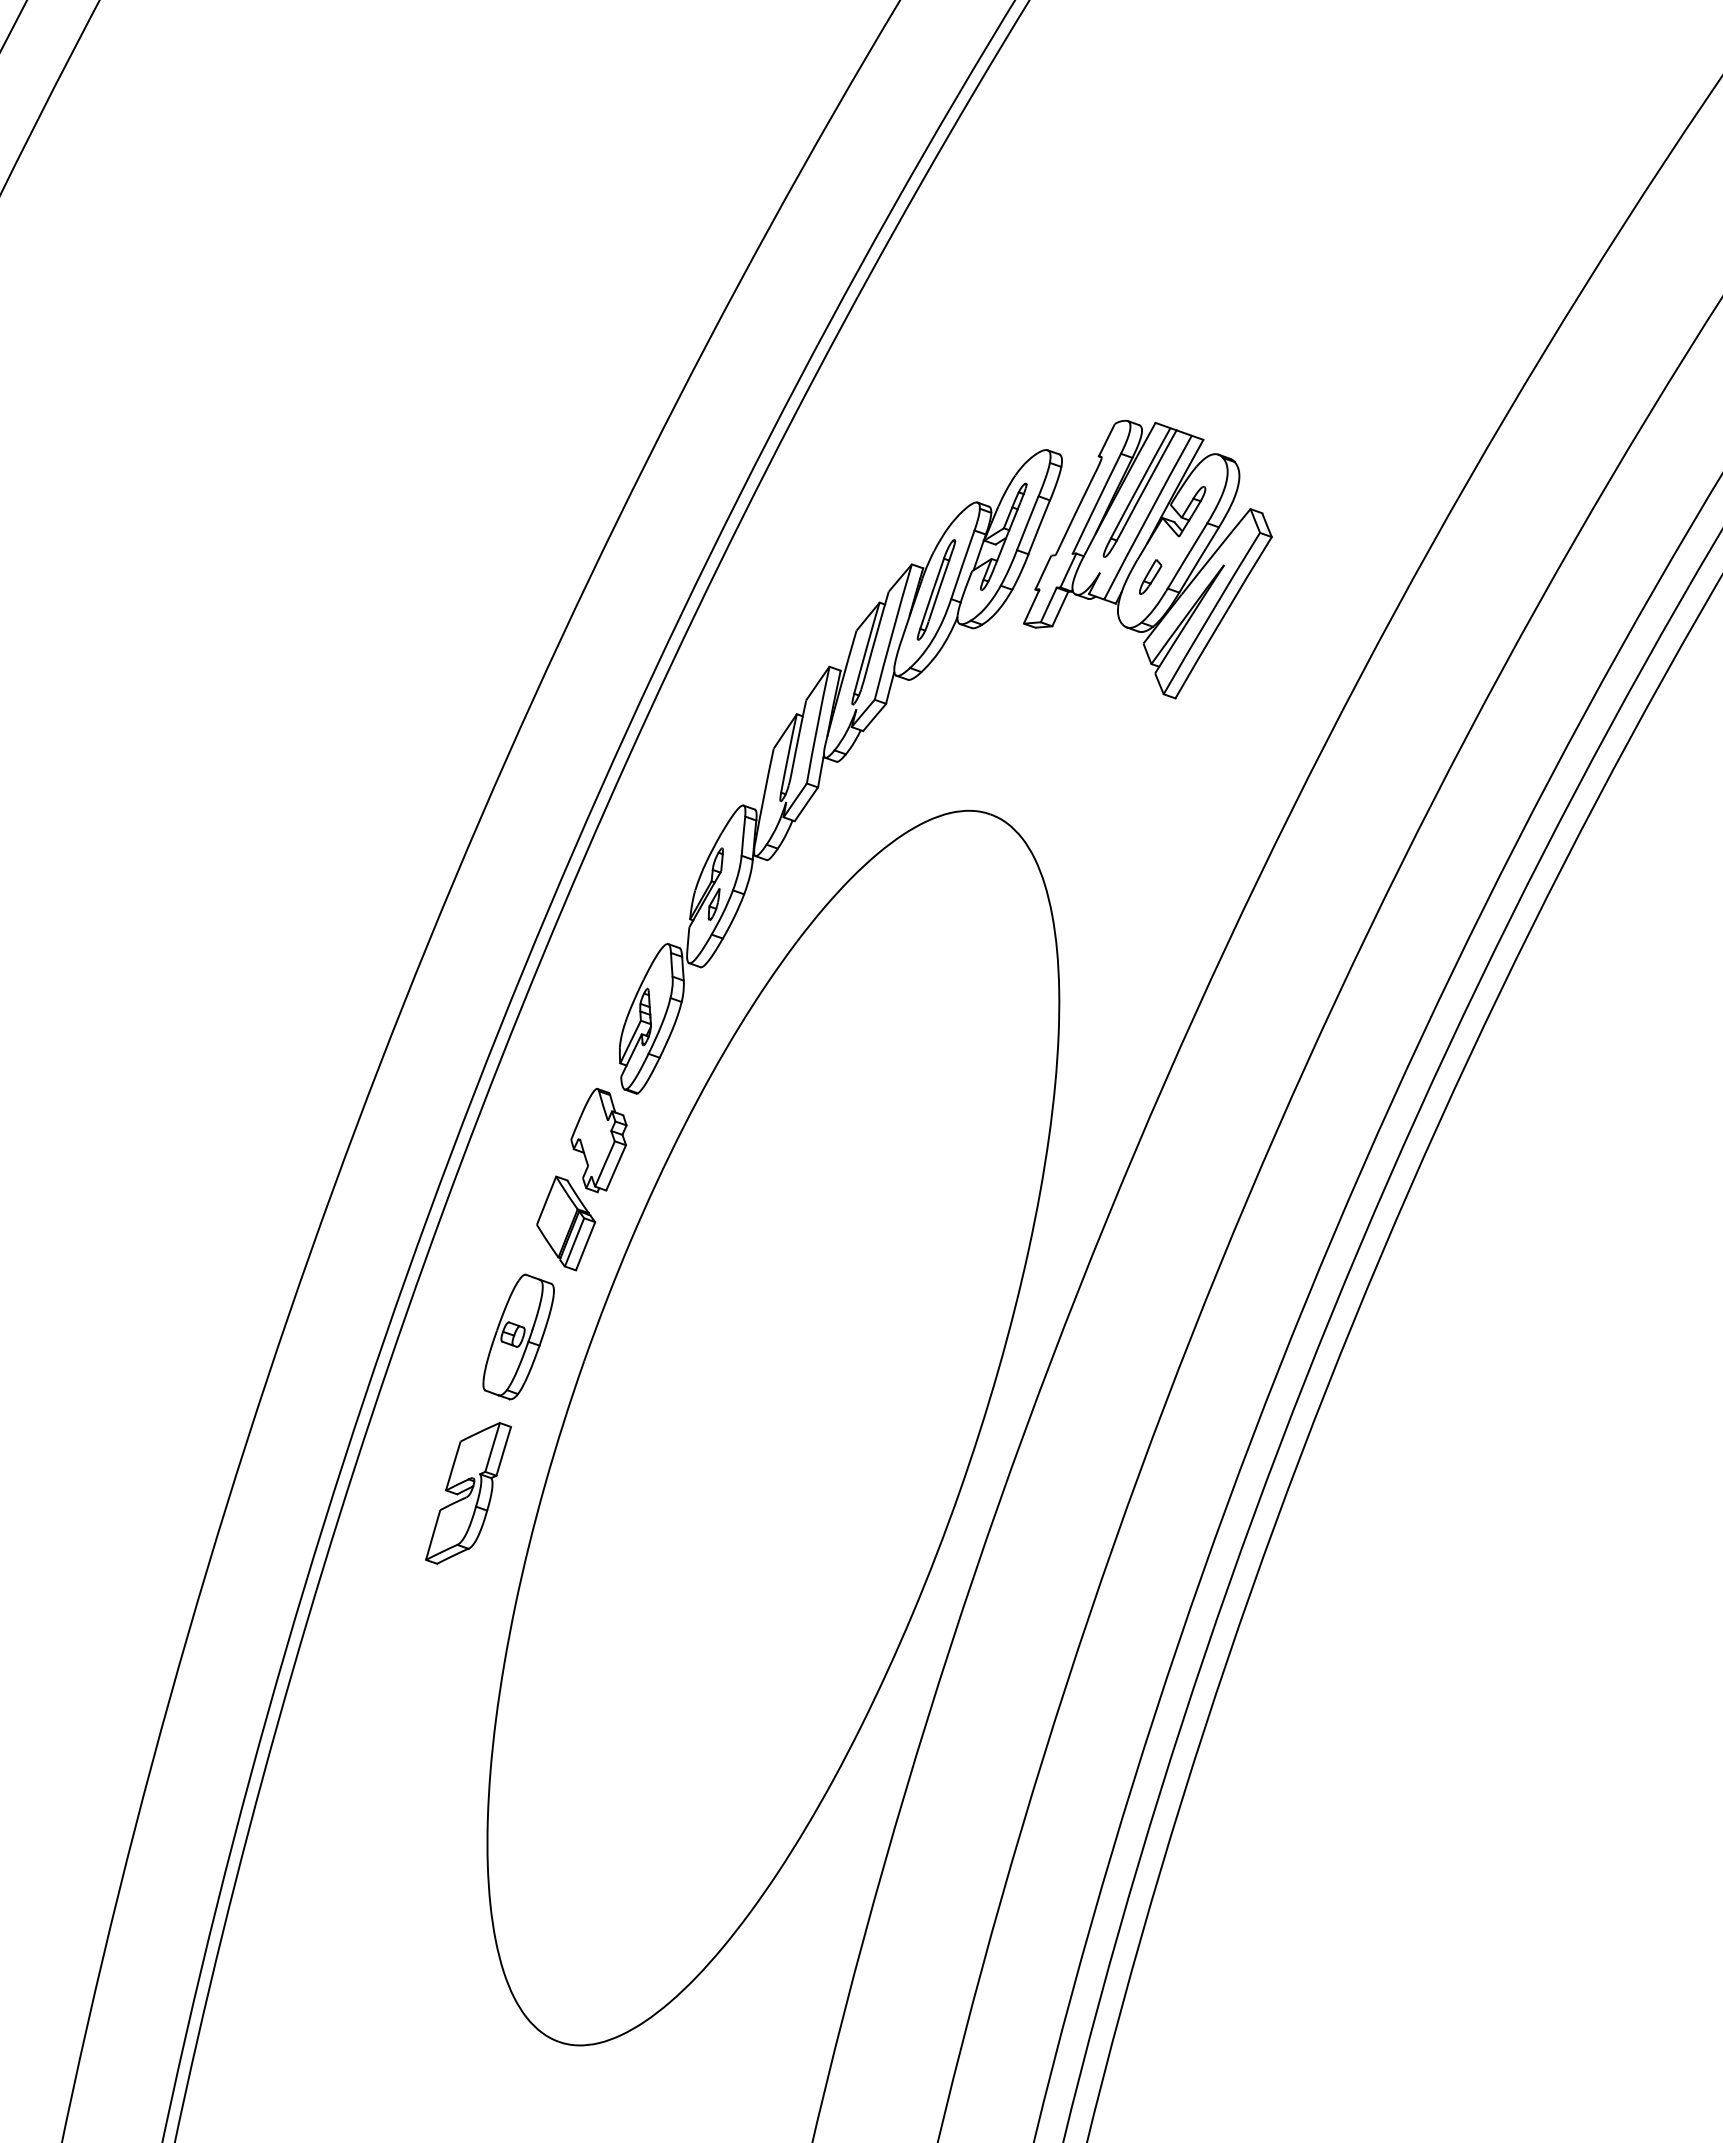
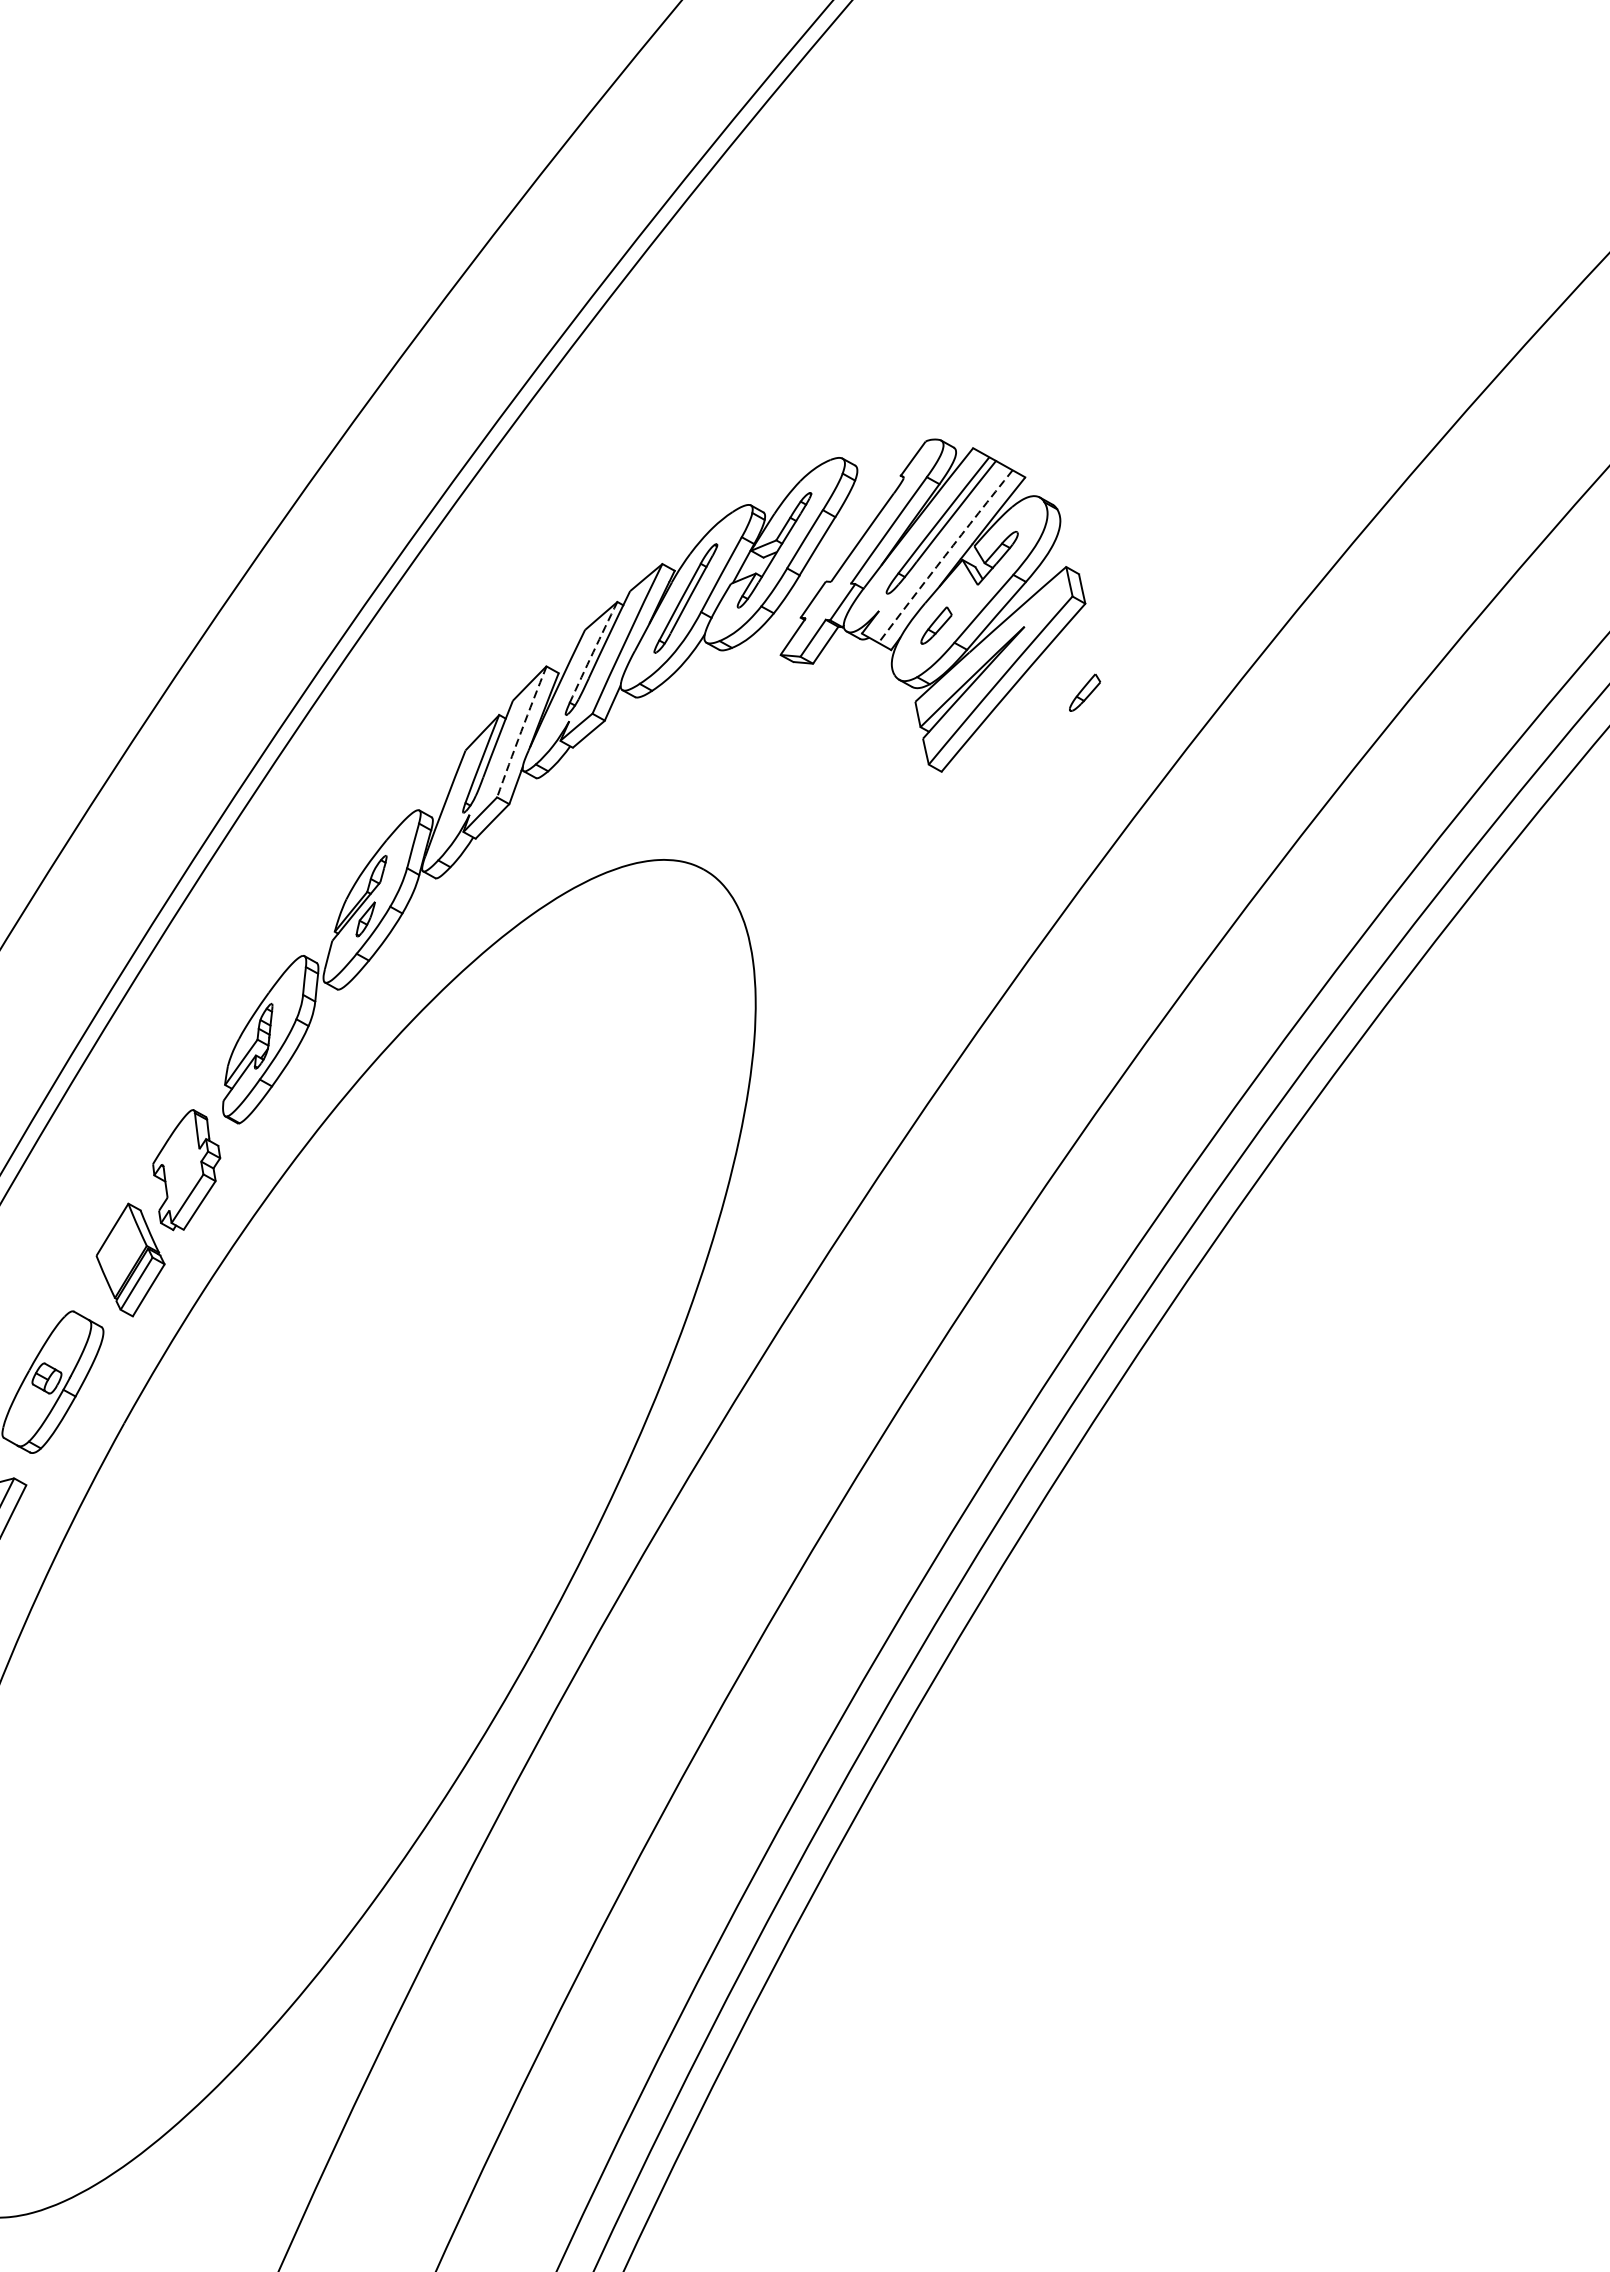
arc: (1147, 517) -> (945, 556), solid -> dashed
part: (1284, 611) -> (1085, 692), added
arc: (866, 648) -> (593, 652), solid -> dashed
arc: (817, 725) -> (520, 732), solid -> dashed

